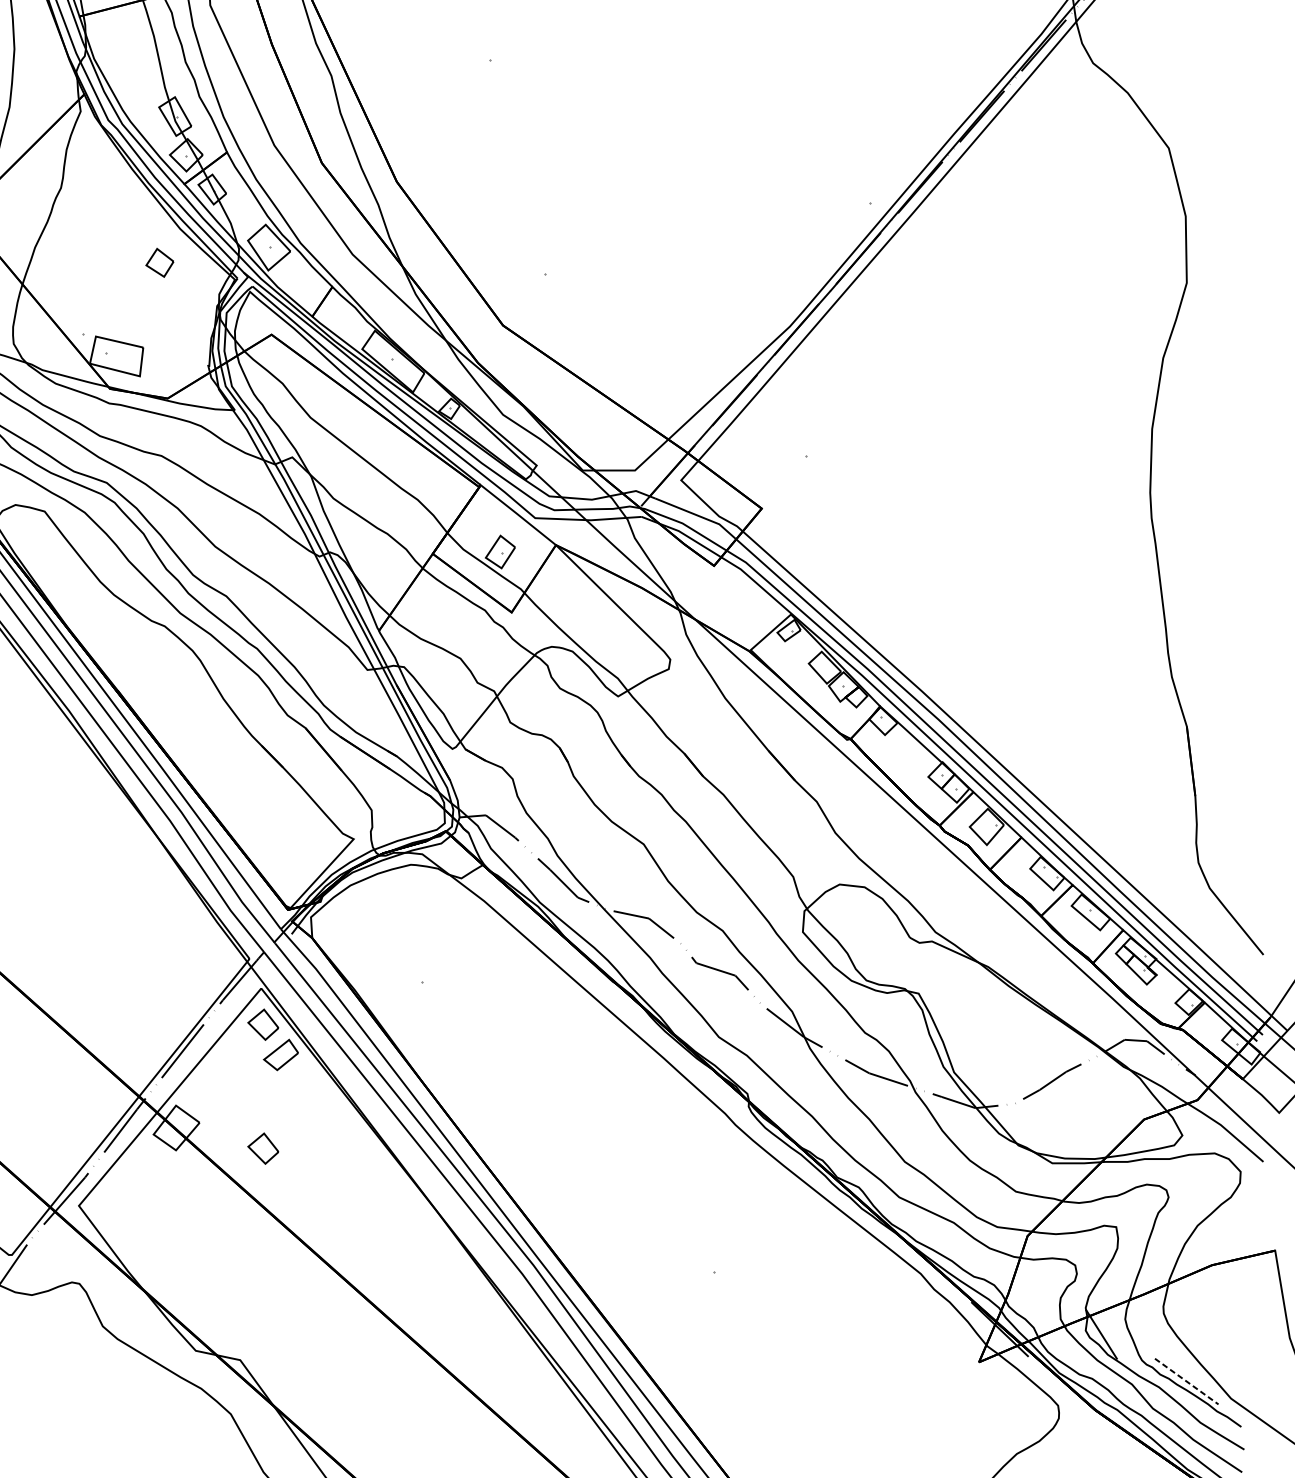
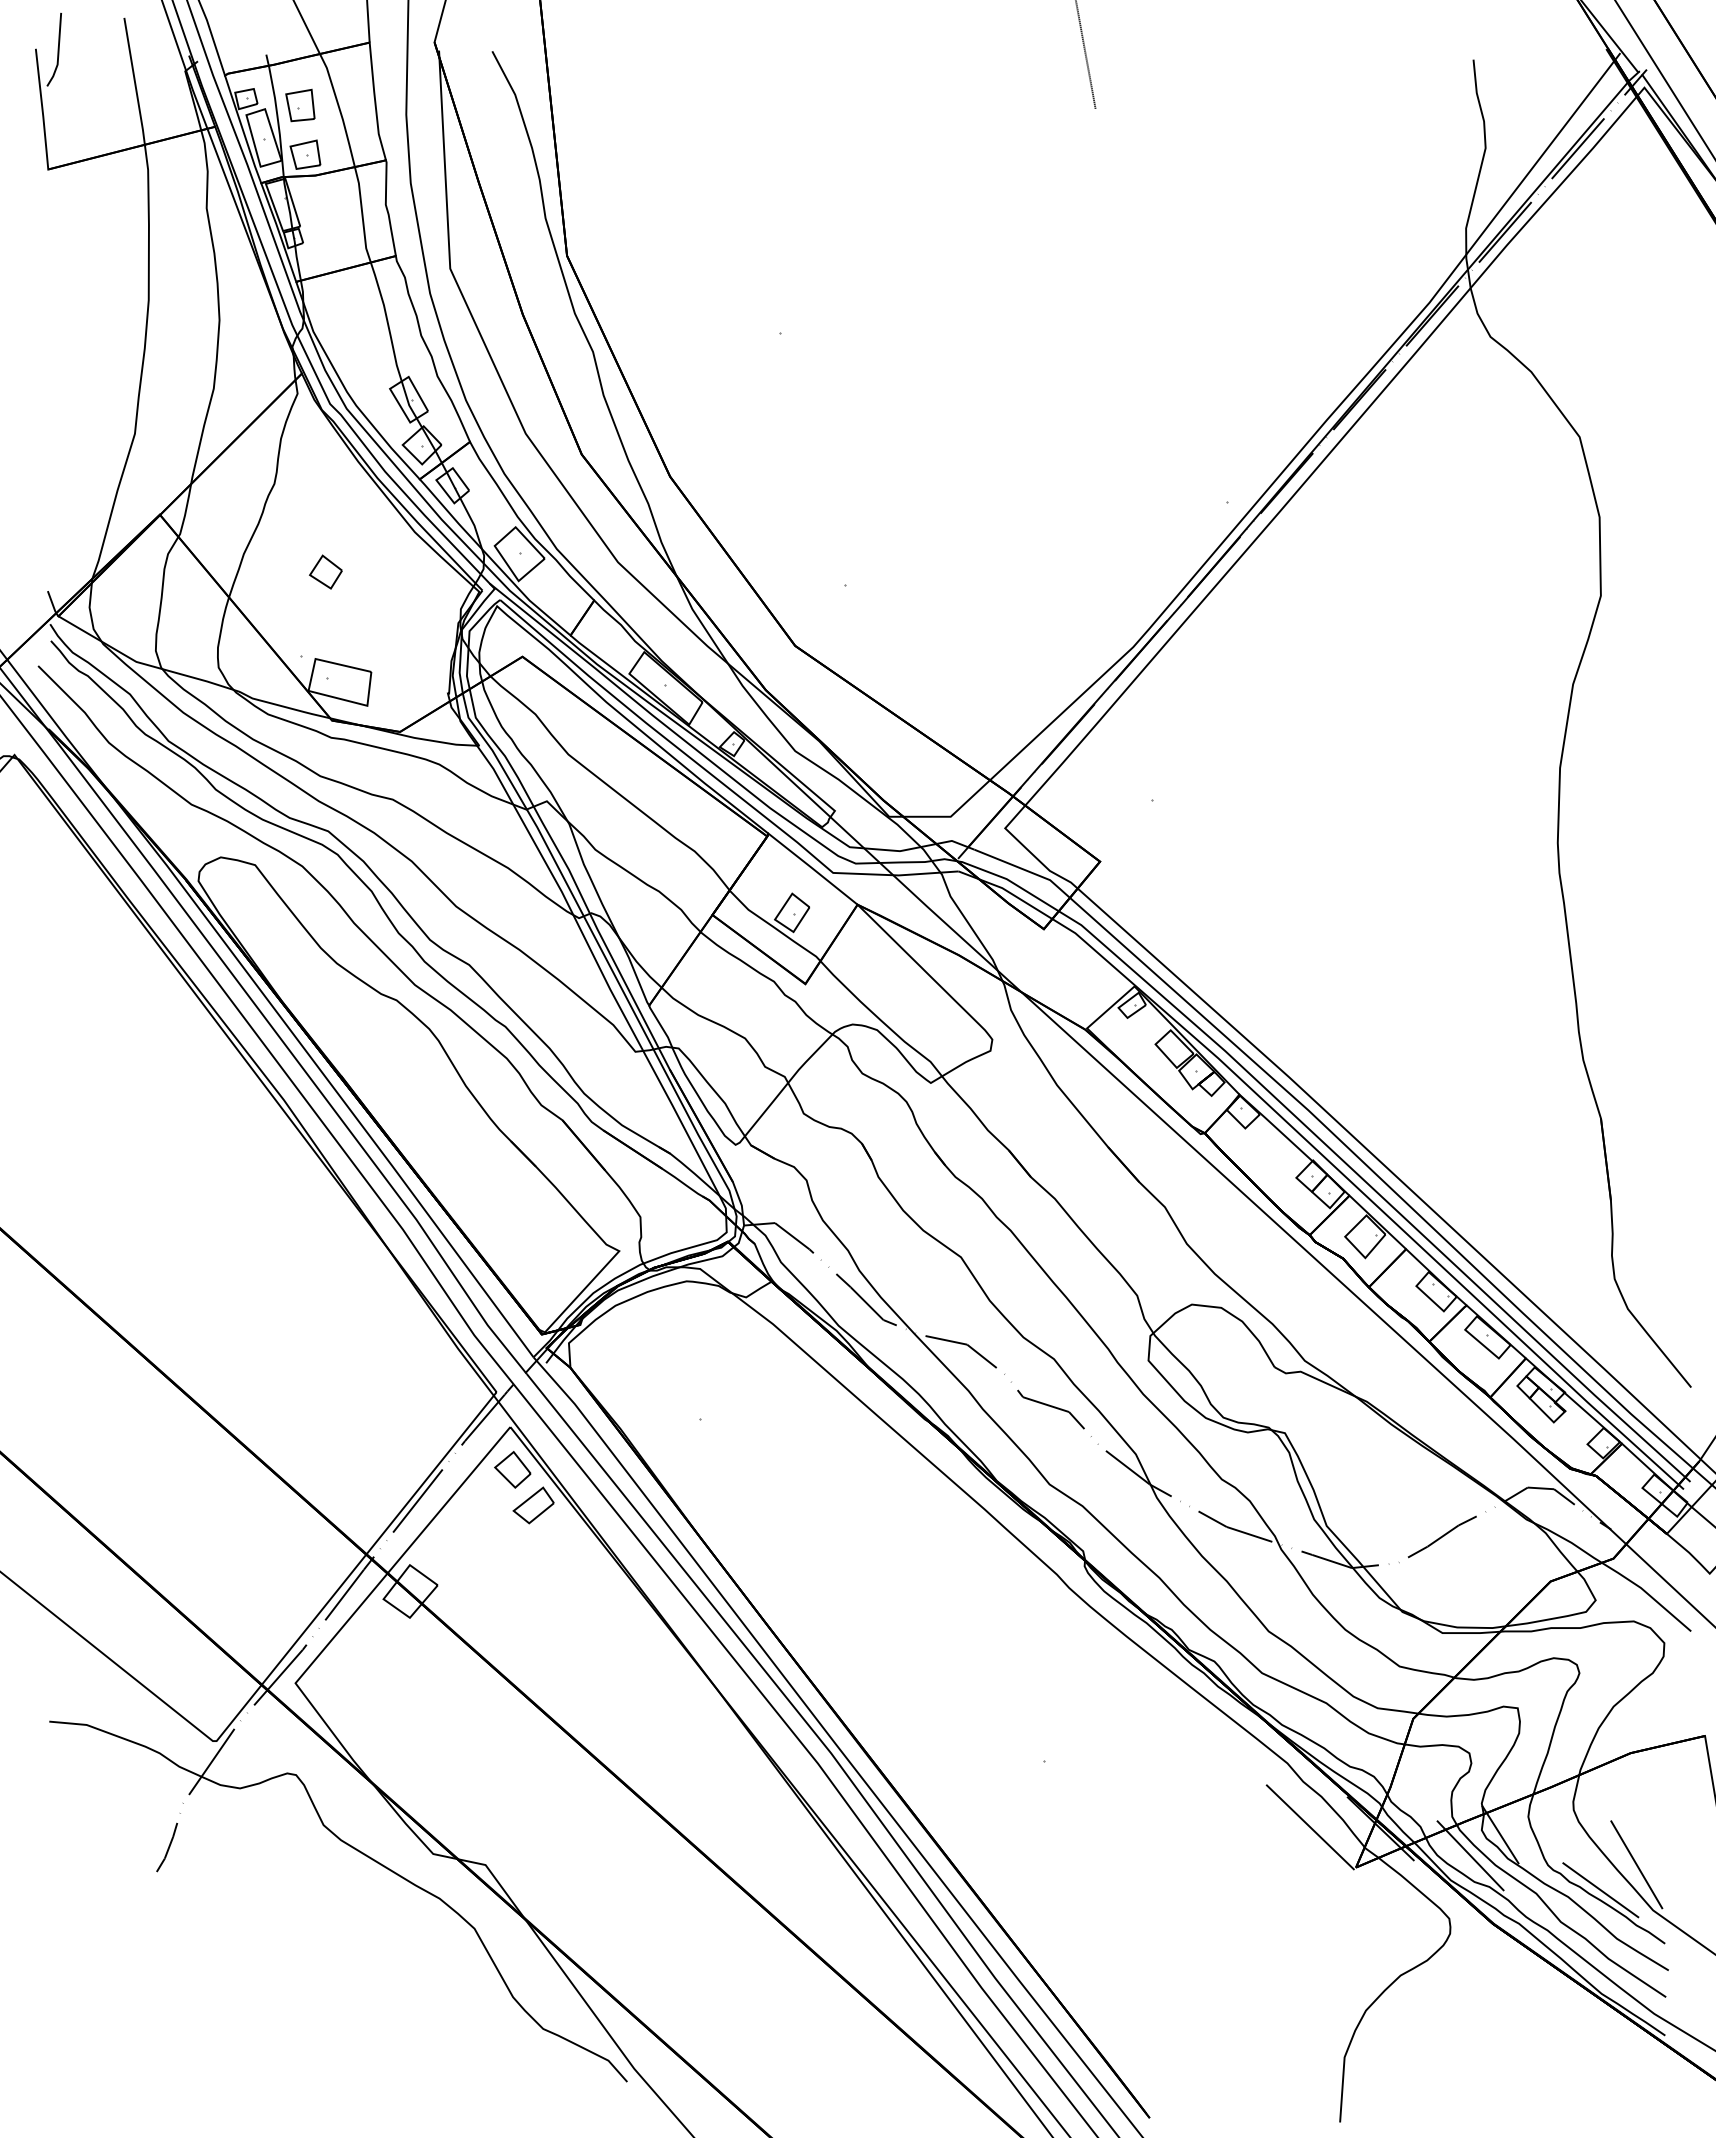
part: (159, 262) -> (325, 571), moved
part: (263, 1148) -> (512, 1615), removed
line: (939, 1328) -> (1309, 1827), added
line: (1076, 1352) -> (1470, 1855), added
line: (1217, 1359) -> (1636, 1864), added
line: (1187, 1381) -> (1601, 1890), dashed -> solid

